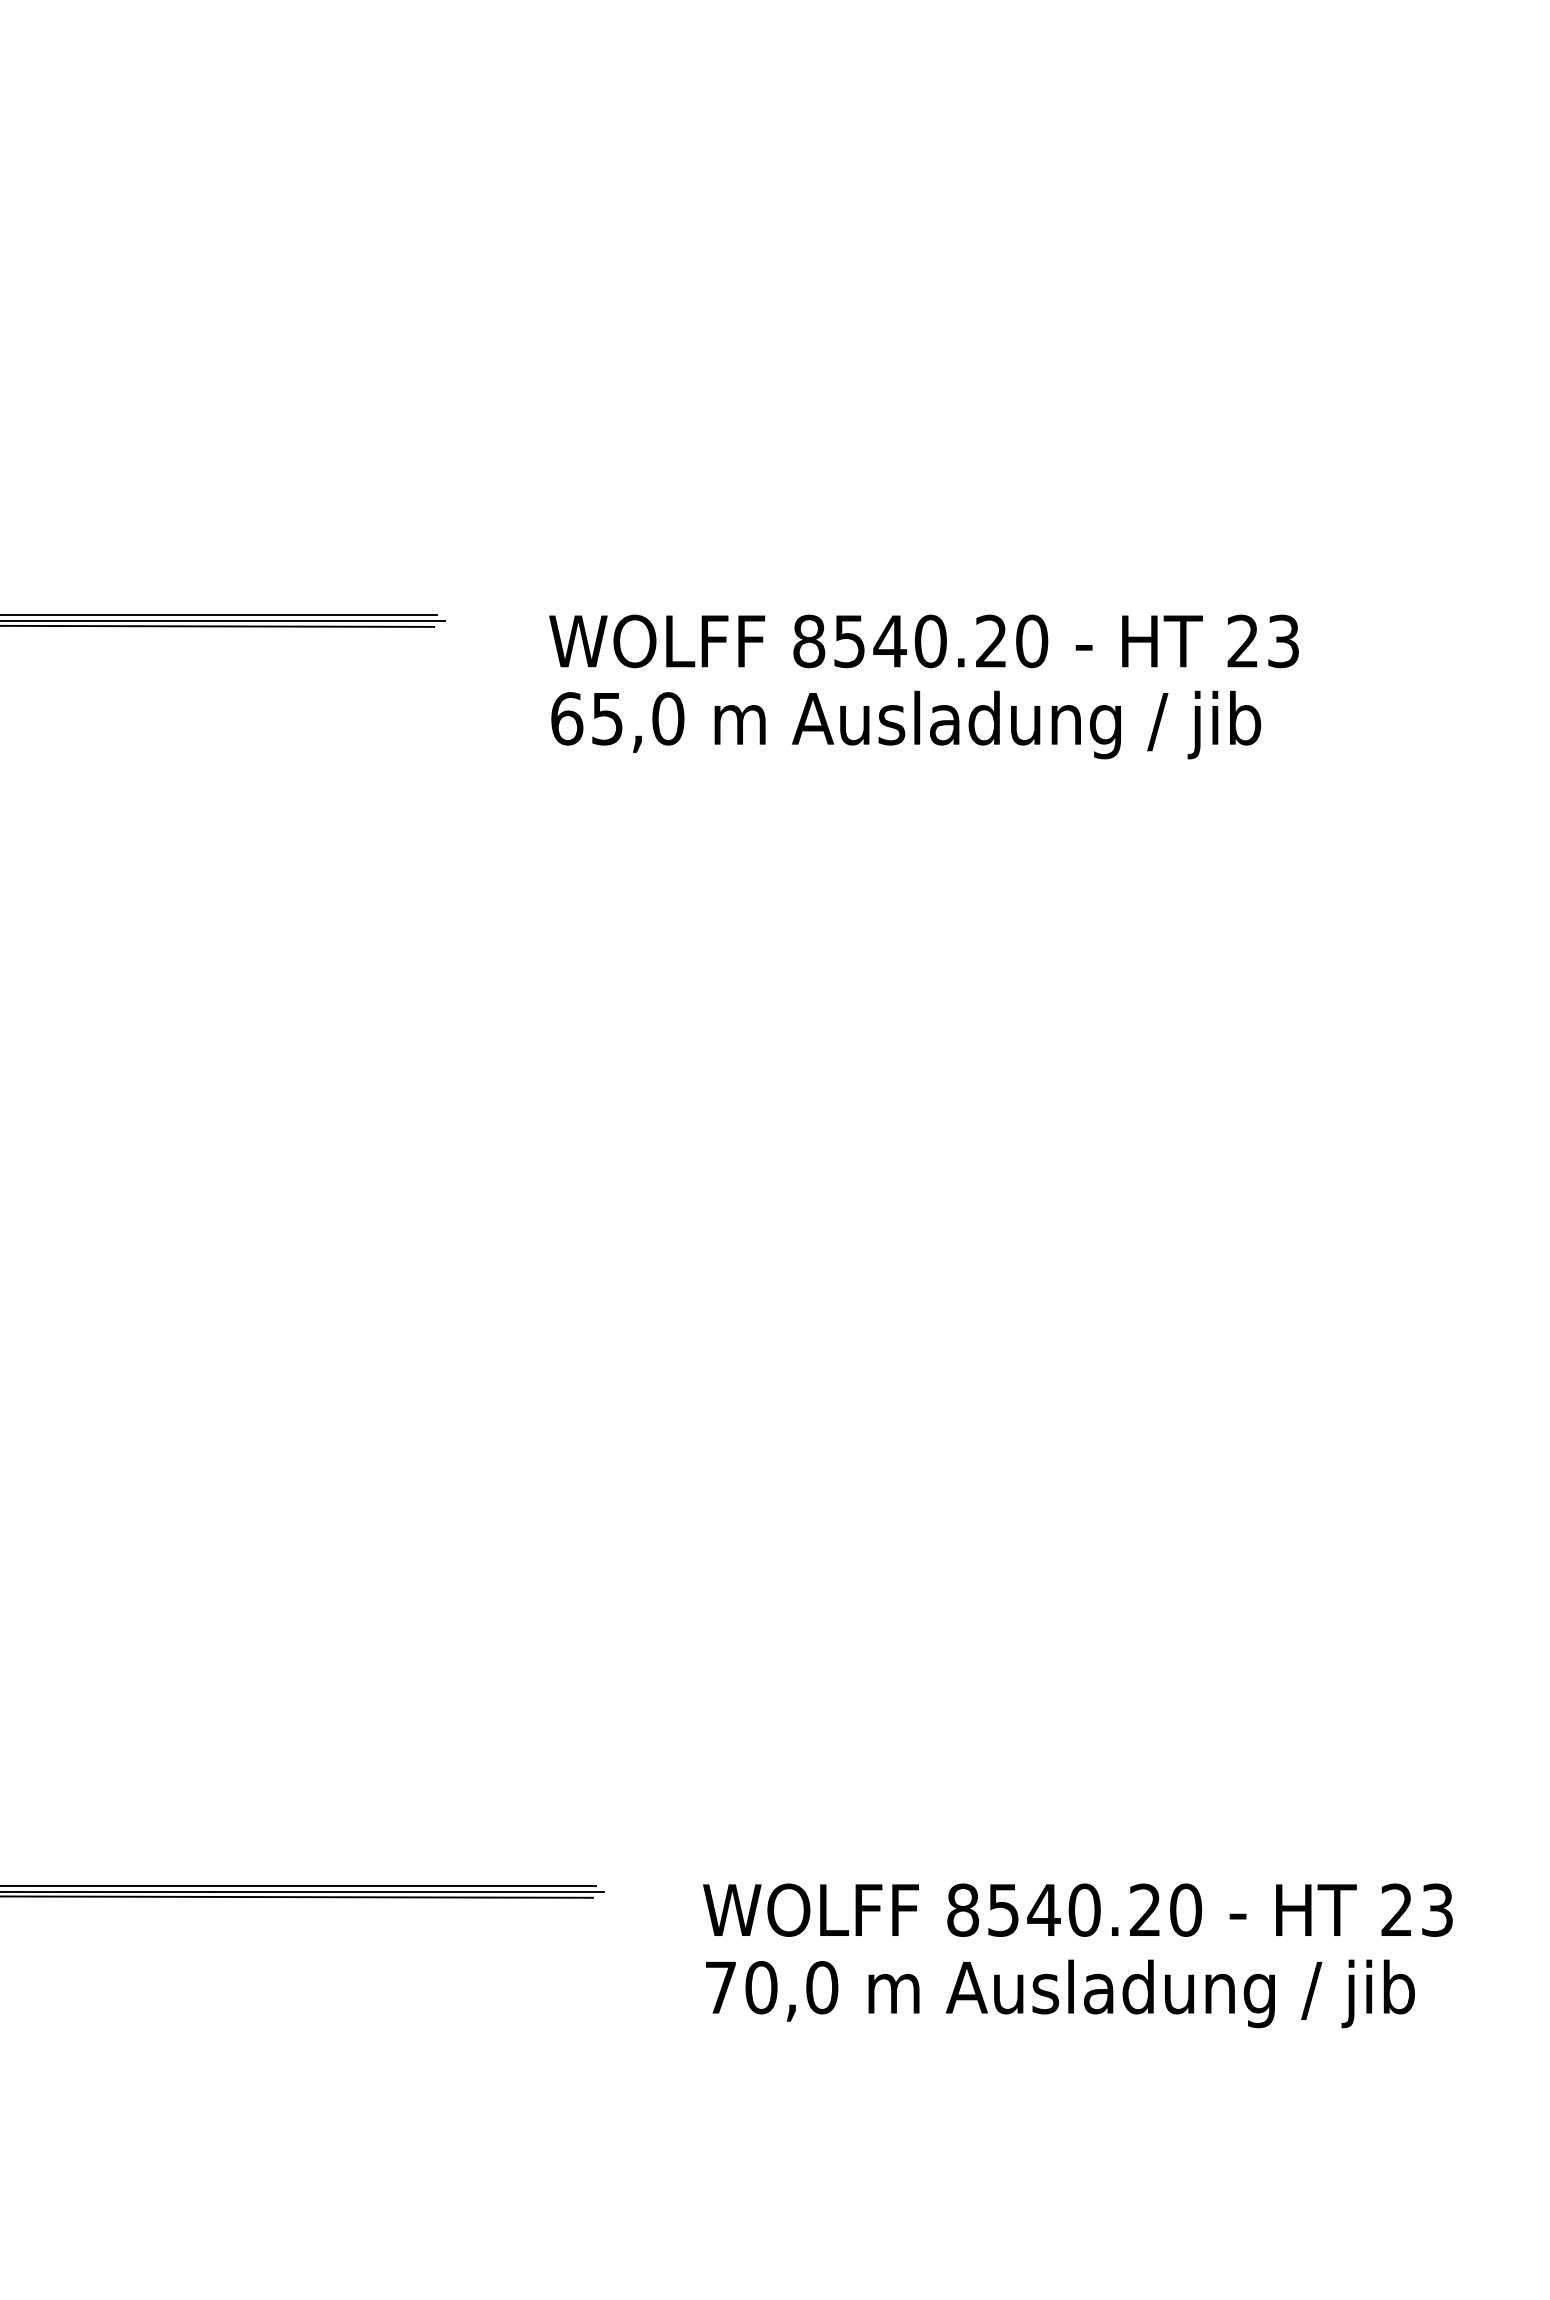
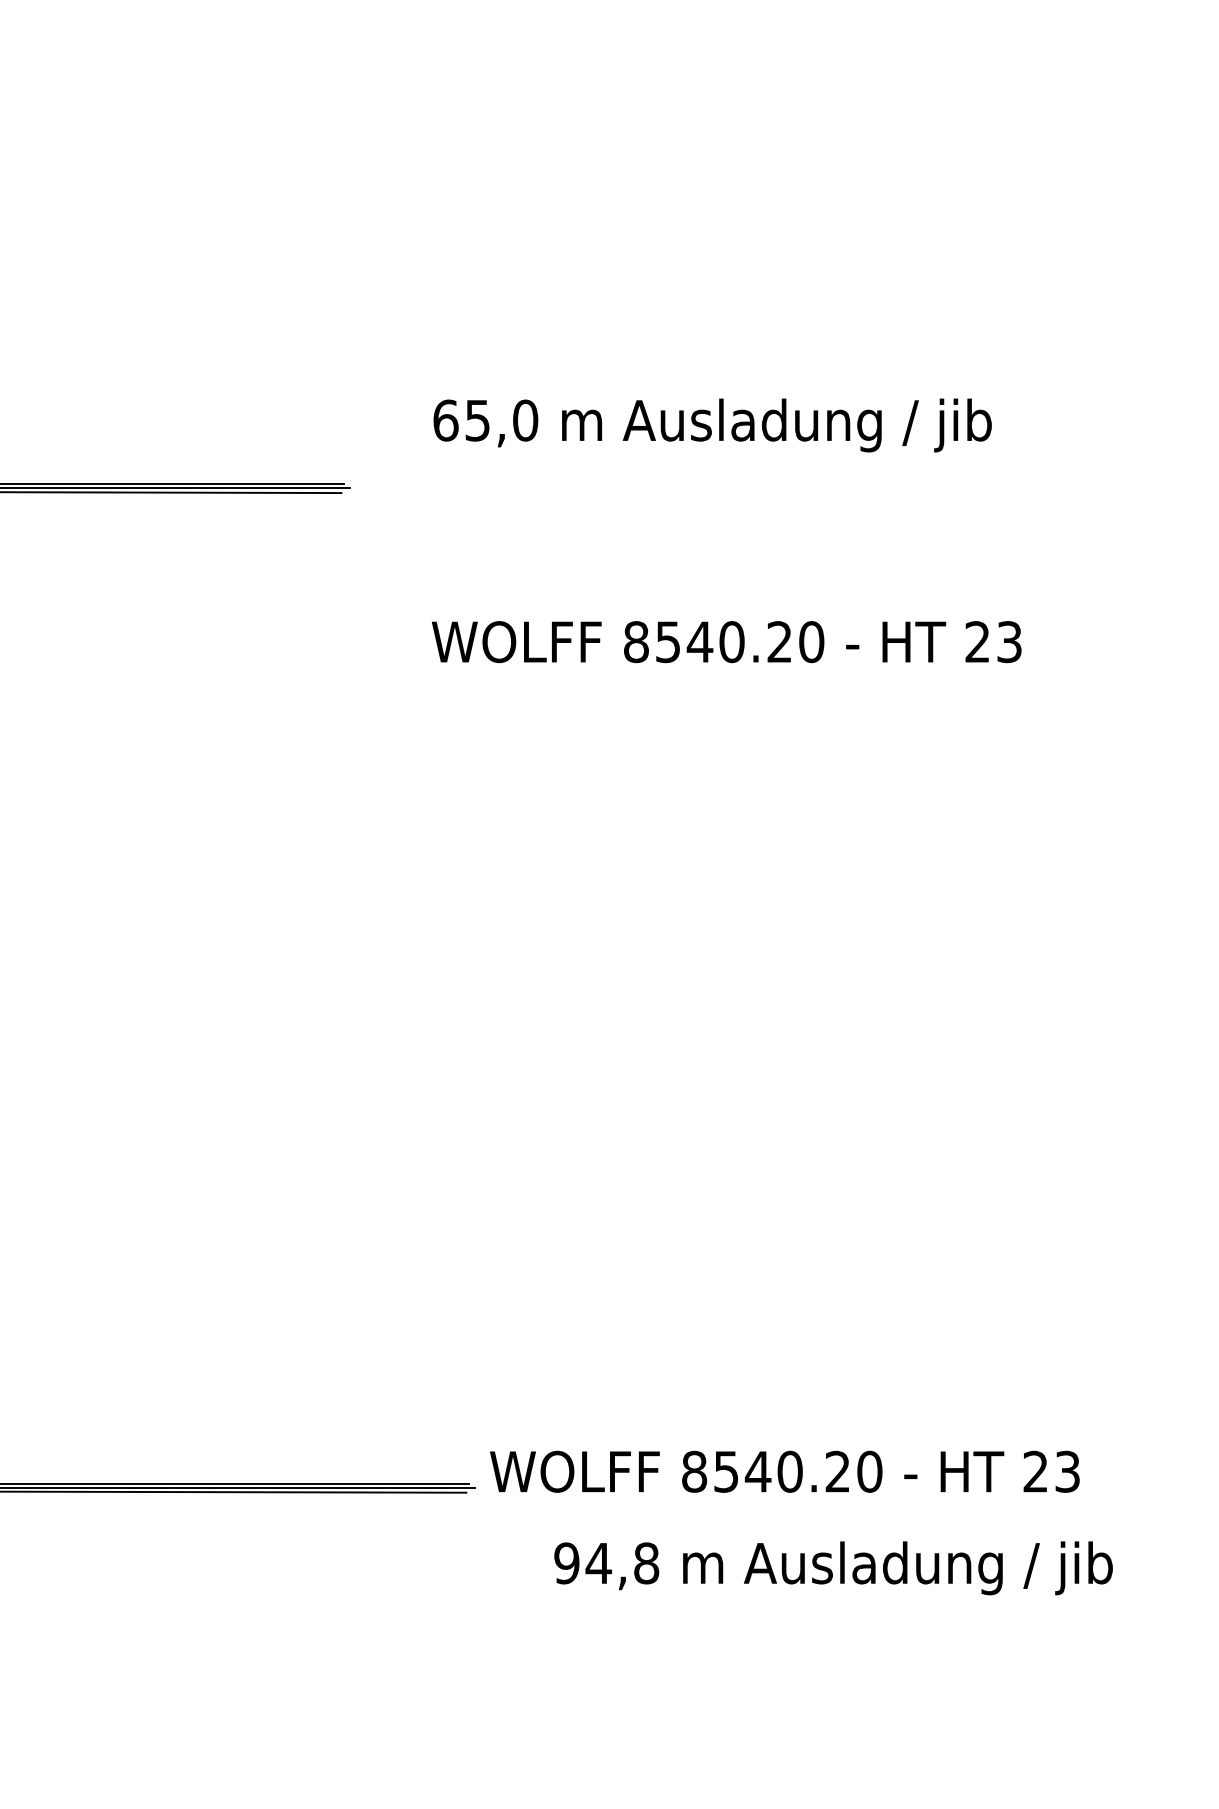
text: (923, 641) -> (726, 642), moved
text: (906, 724) -> (712, 425), moved
text: (1077, 1909) -> (784, 1471), moved
text: (771, 1987) -> (606, 1563), 70,0 -> 94,8

